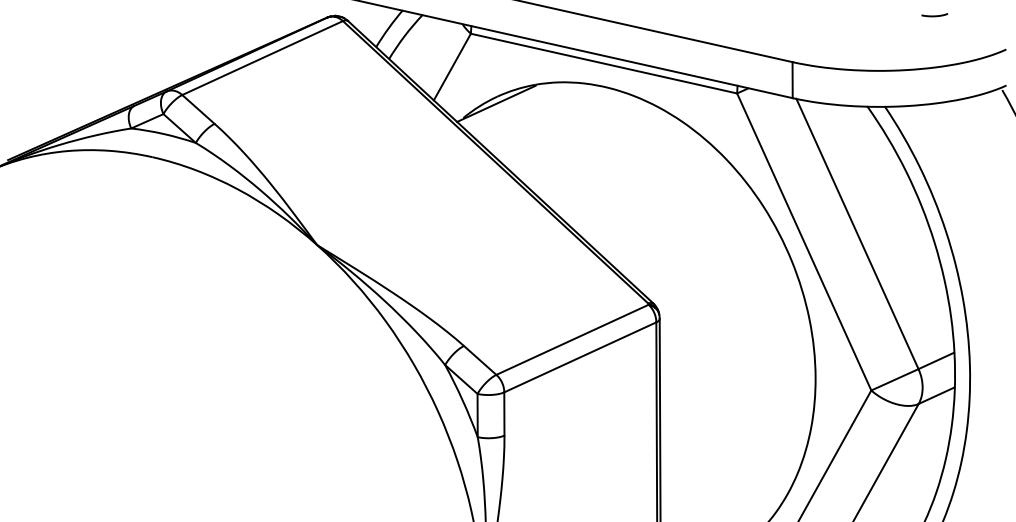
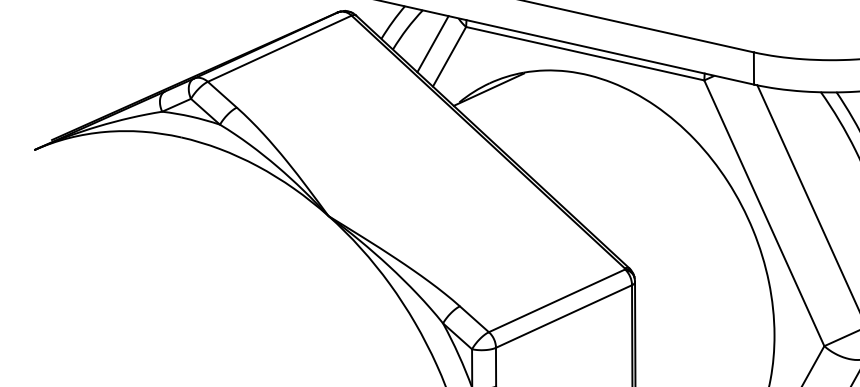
line: (433, 52) -> (432, 43), added

